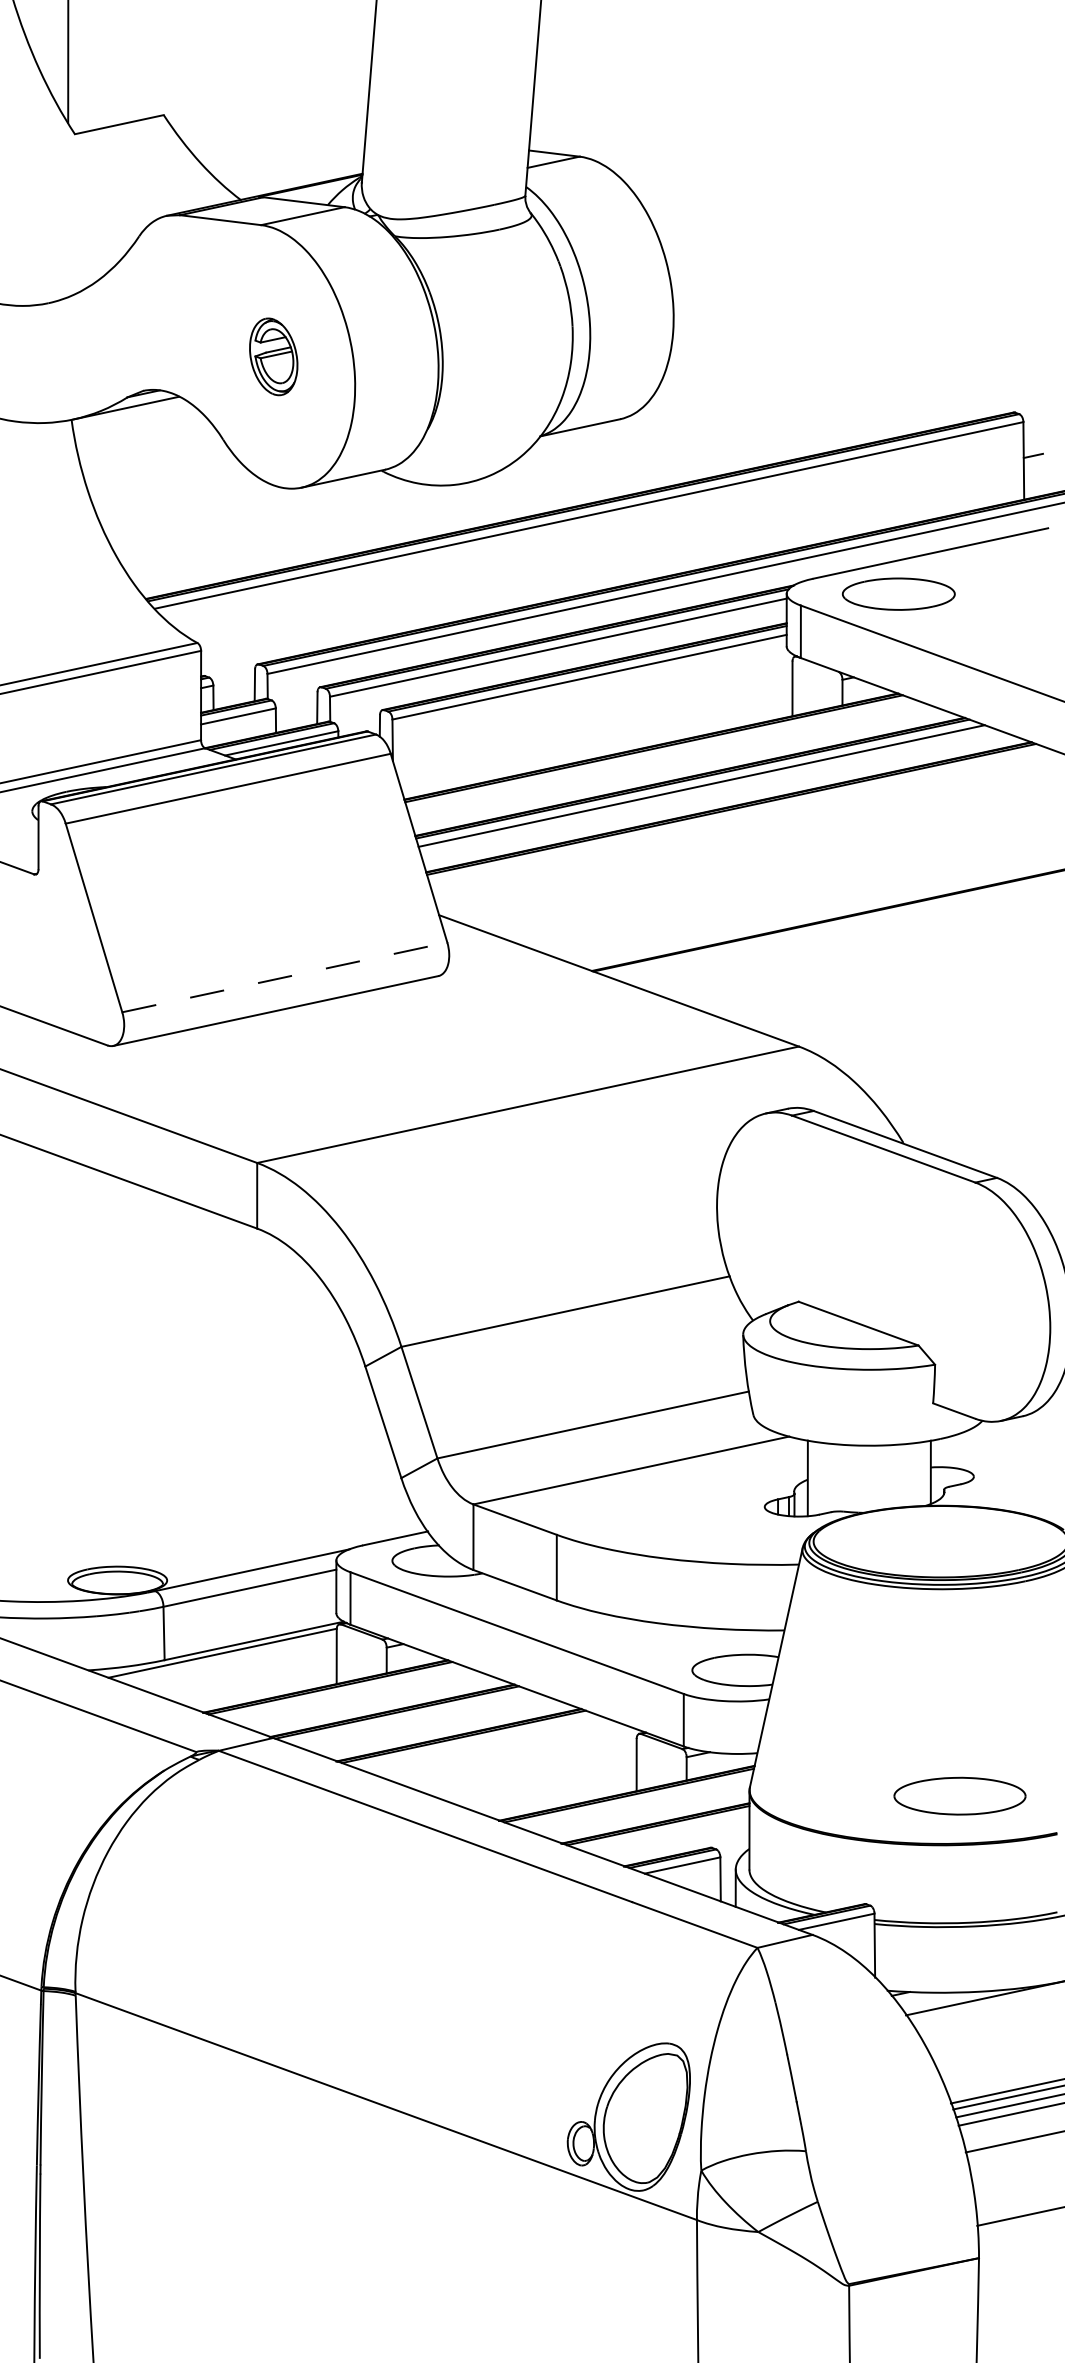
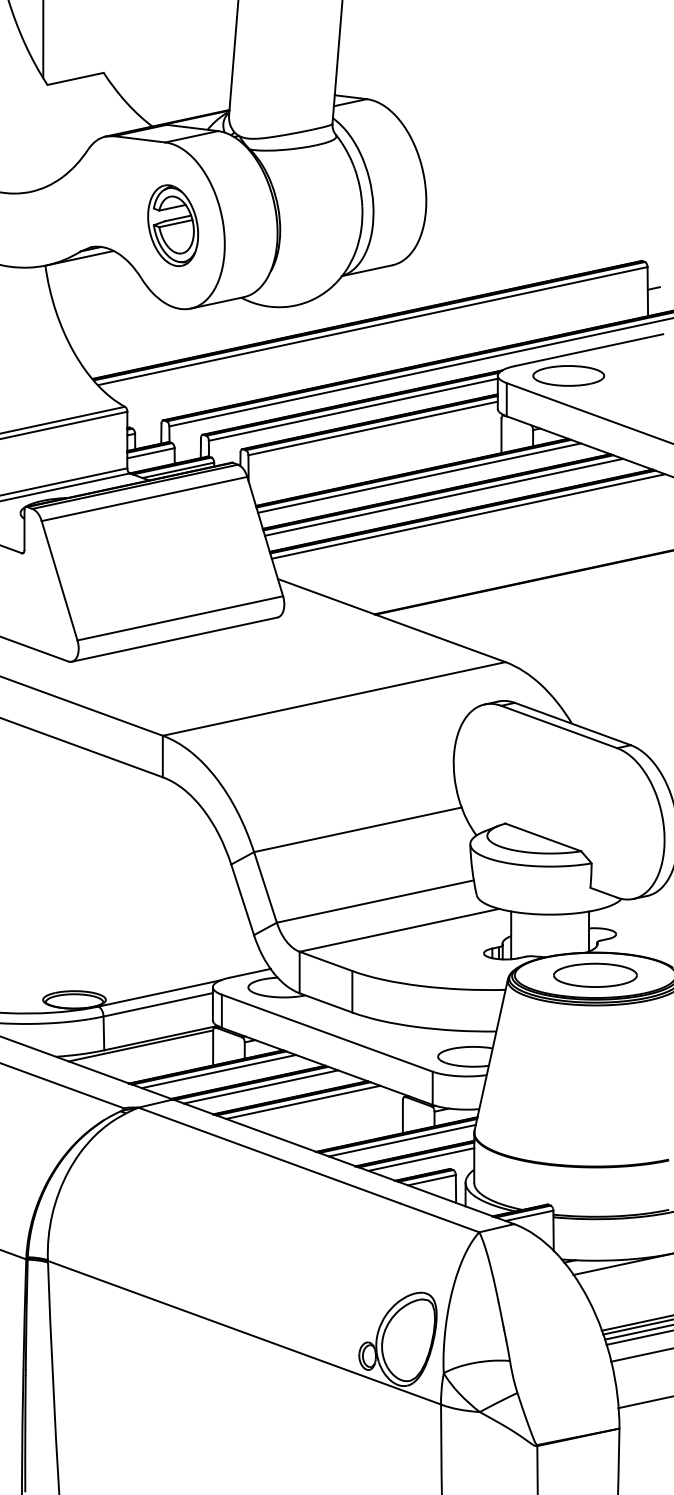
part: (274, 356) -> (173, 225), size x1.67
line: (662, 754) -> (419, 477), added
line: (740, 816) -> (468, 516), added
line: (285, 977) -> (180, 618), dashed -> solid
line: (345, 1693) -> (218, 1071), added
line: (413, 1717) -> (261, 1086), added
line: (479, 1741) -> (303, 1101), added
part: (960, 1794) -> (595, 974), moved
line: (634, 1802) -> (401, 1140), added
line: (666, 1832) -> (421, 1159), added

